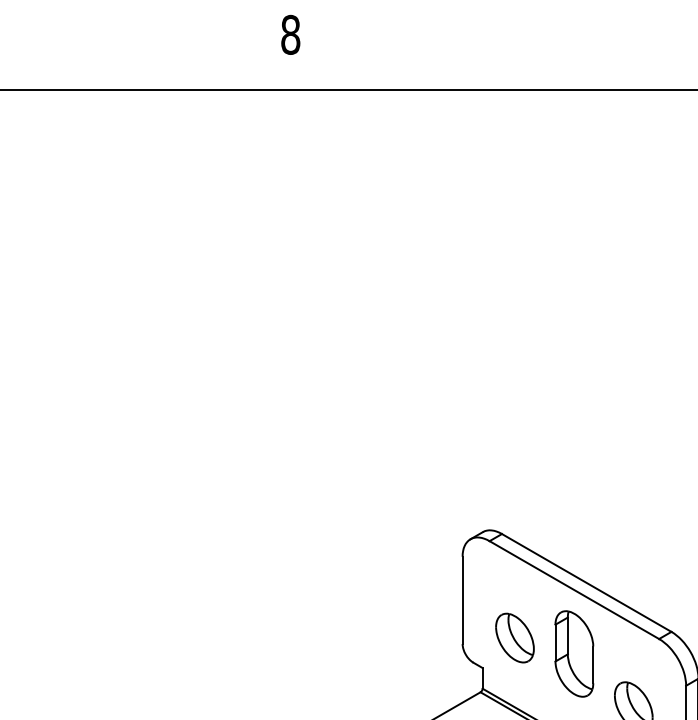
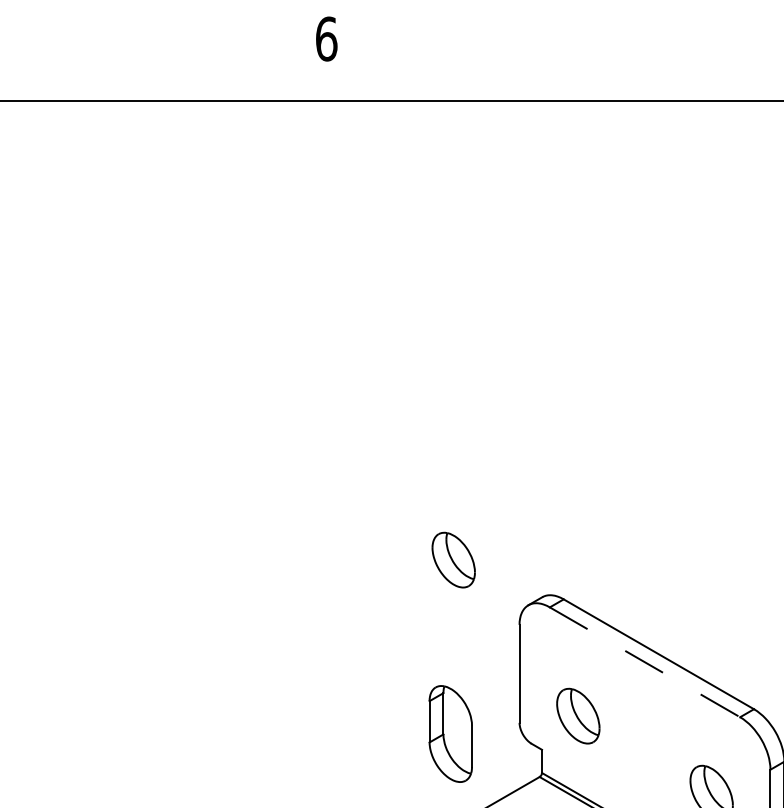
text: (290, 34) -> (326, 38), 8 -> 6
part: (403, 498) -> (453, 559), added
line: (574, 590) -> (645, 662), solid -> dashed
part: (574, 653) -> (450, 733), moved

